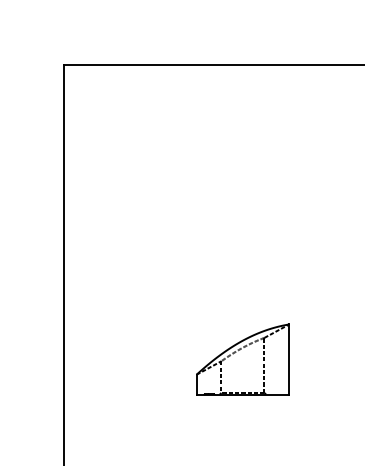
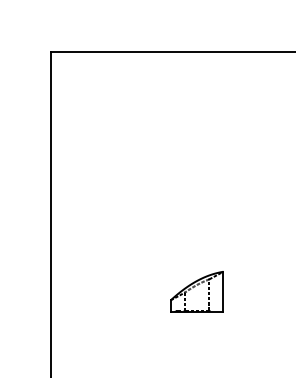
part: (242, 359) -> (196, 291), size x0.7

